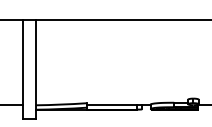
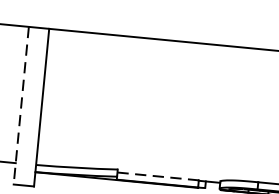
line: (23, 69) -> (22, 105), solid -> dashed
line: (112, 105) -> (159, 177), solid -> dashed

